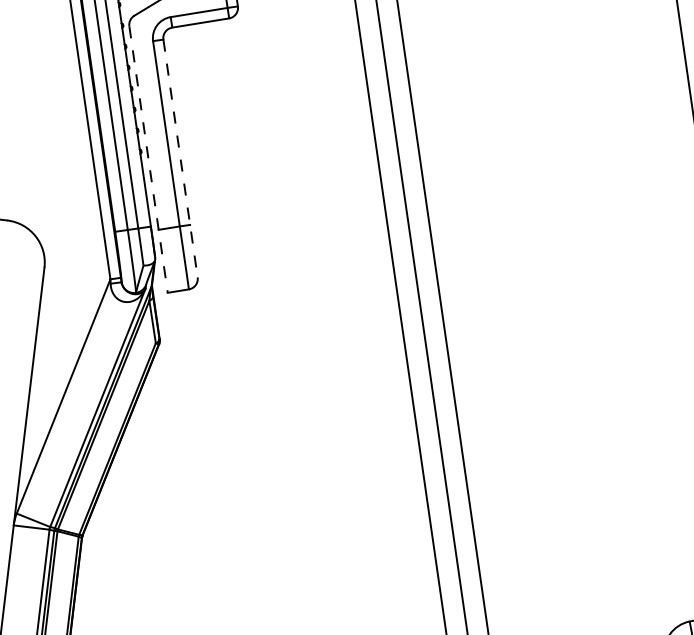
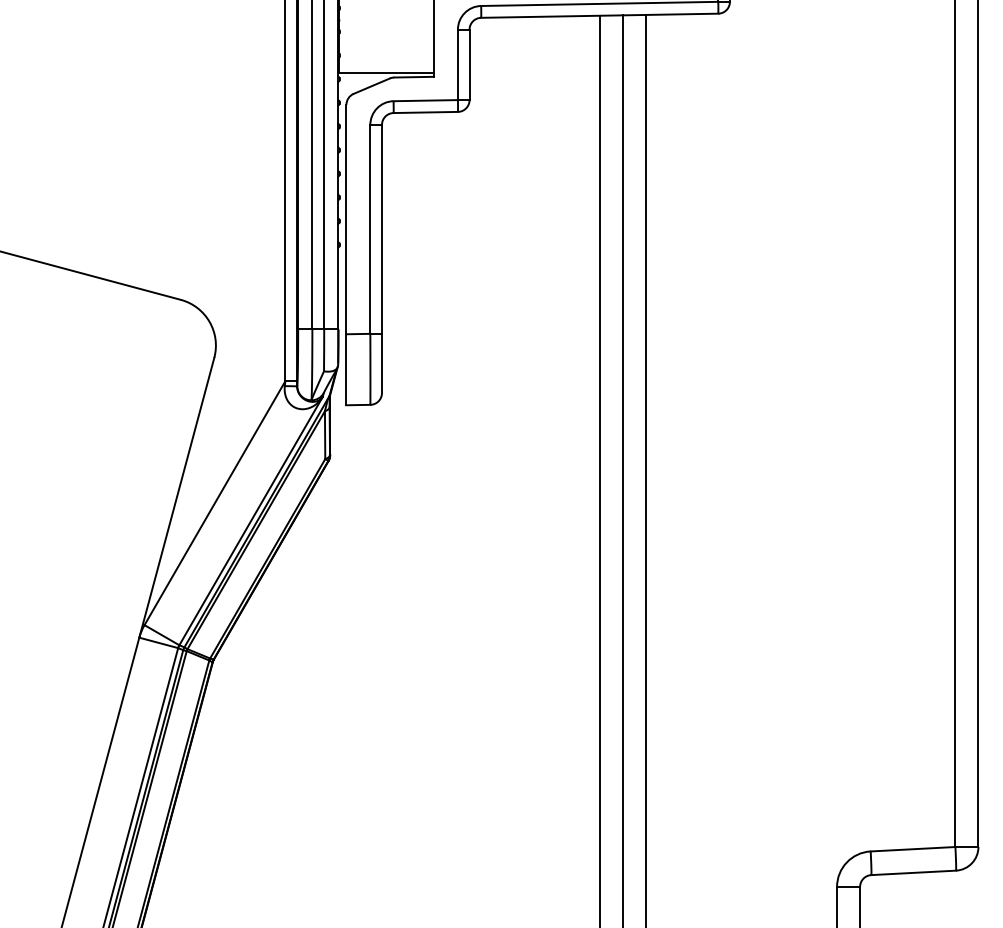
line: (148, 159) -> (346, 255), dashed -> solid
line: (180, 159) -> (381, 259), dashed -> solid

